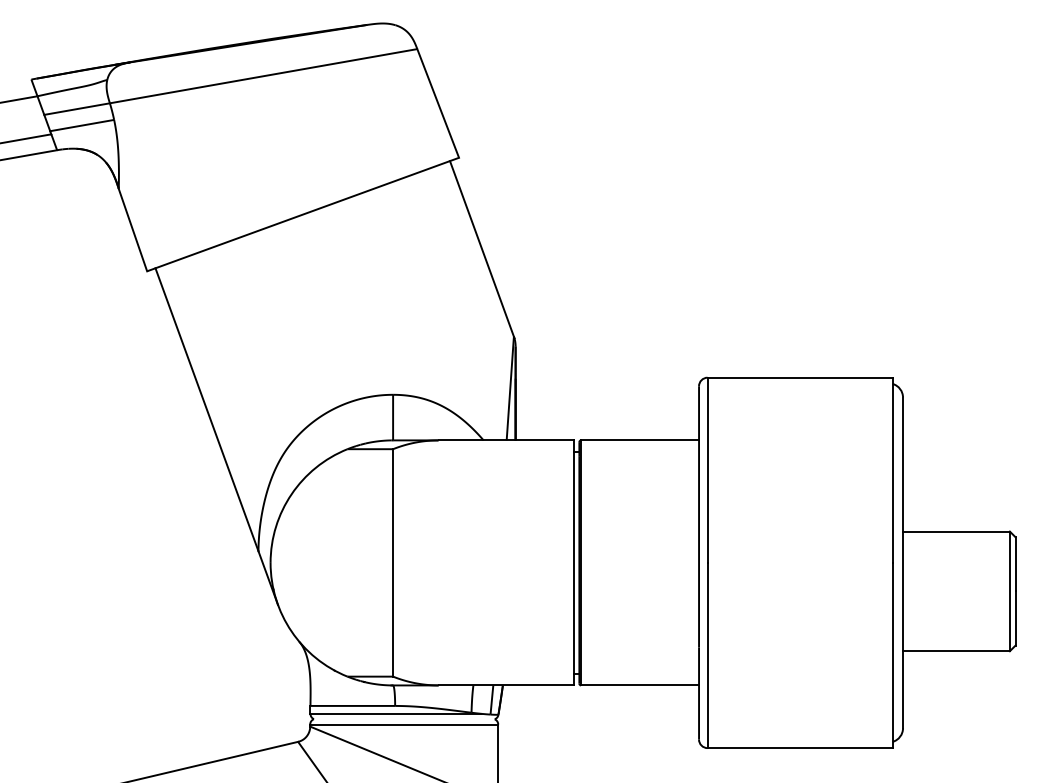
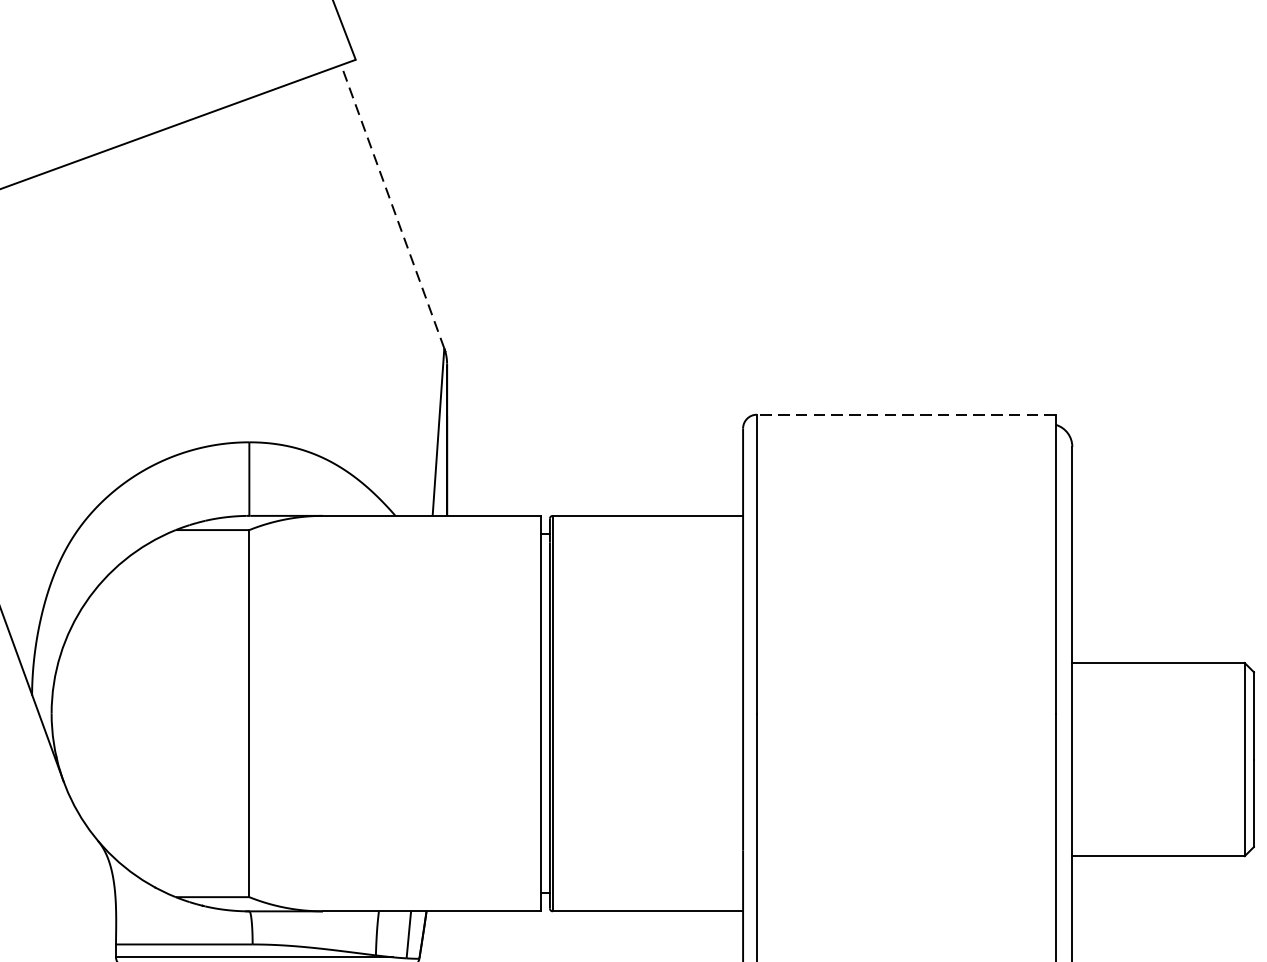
line: (481, 248) -> (392, 206), solid -> dashed
line: (800, 377) -> (906, 414), solid -> dashed

